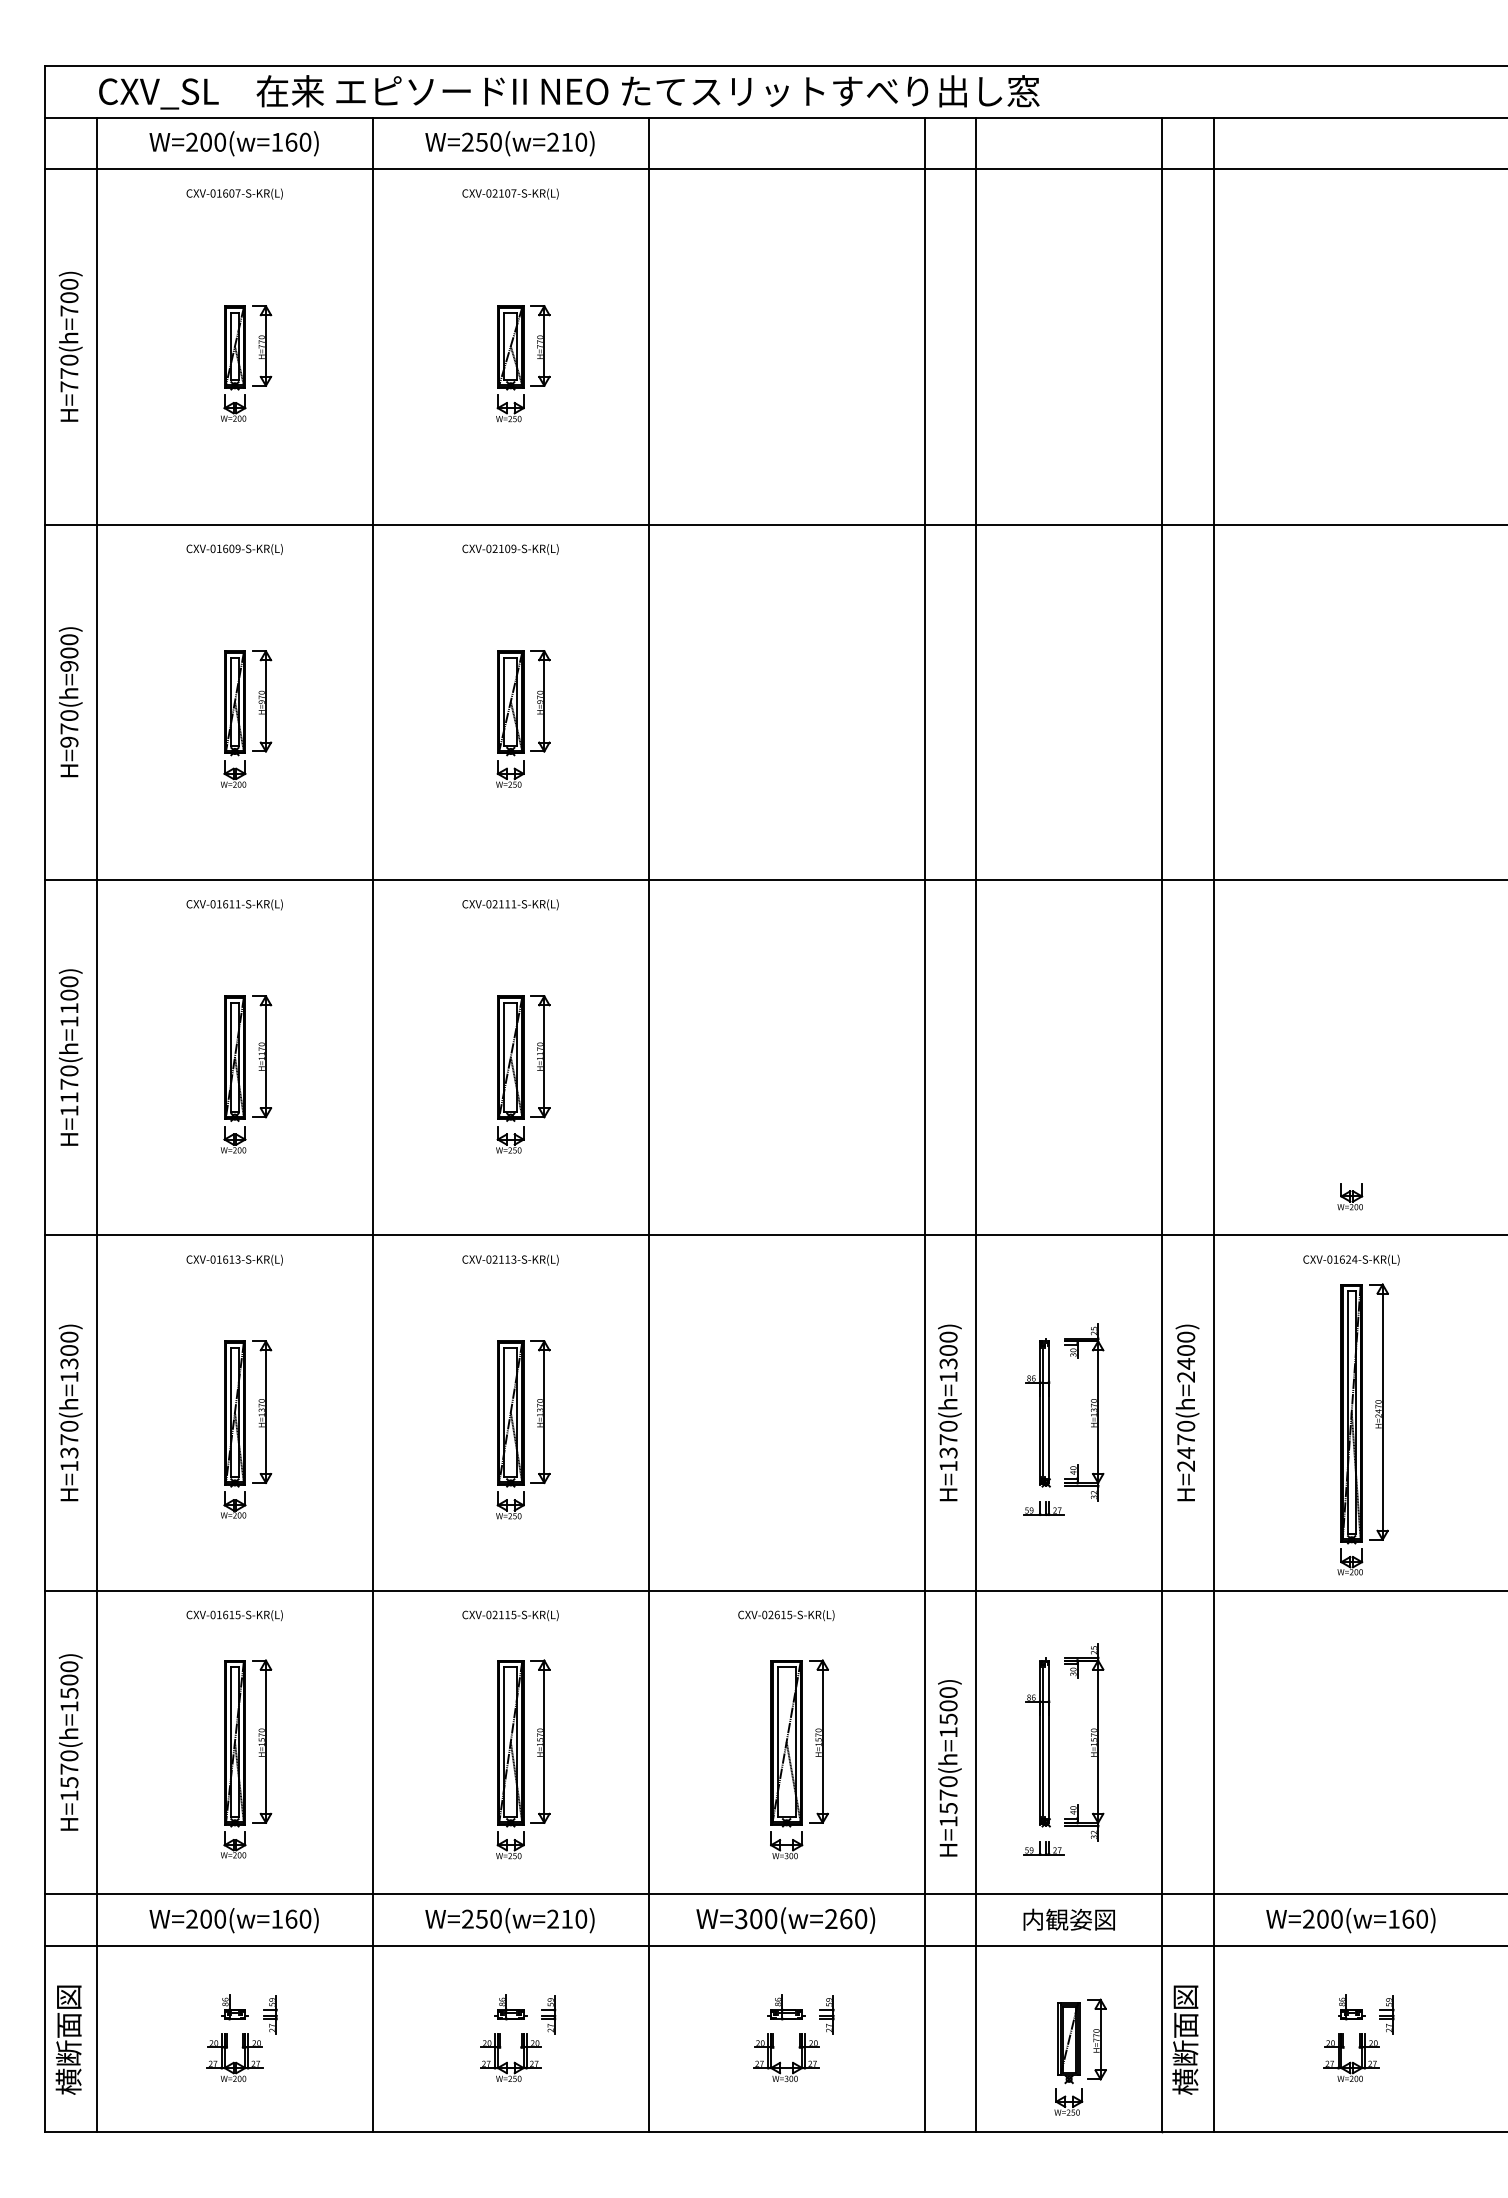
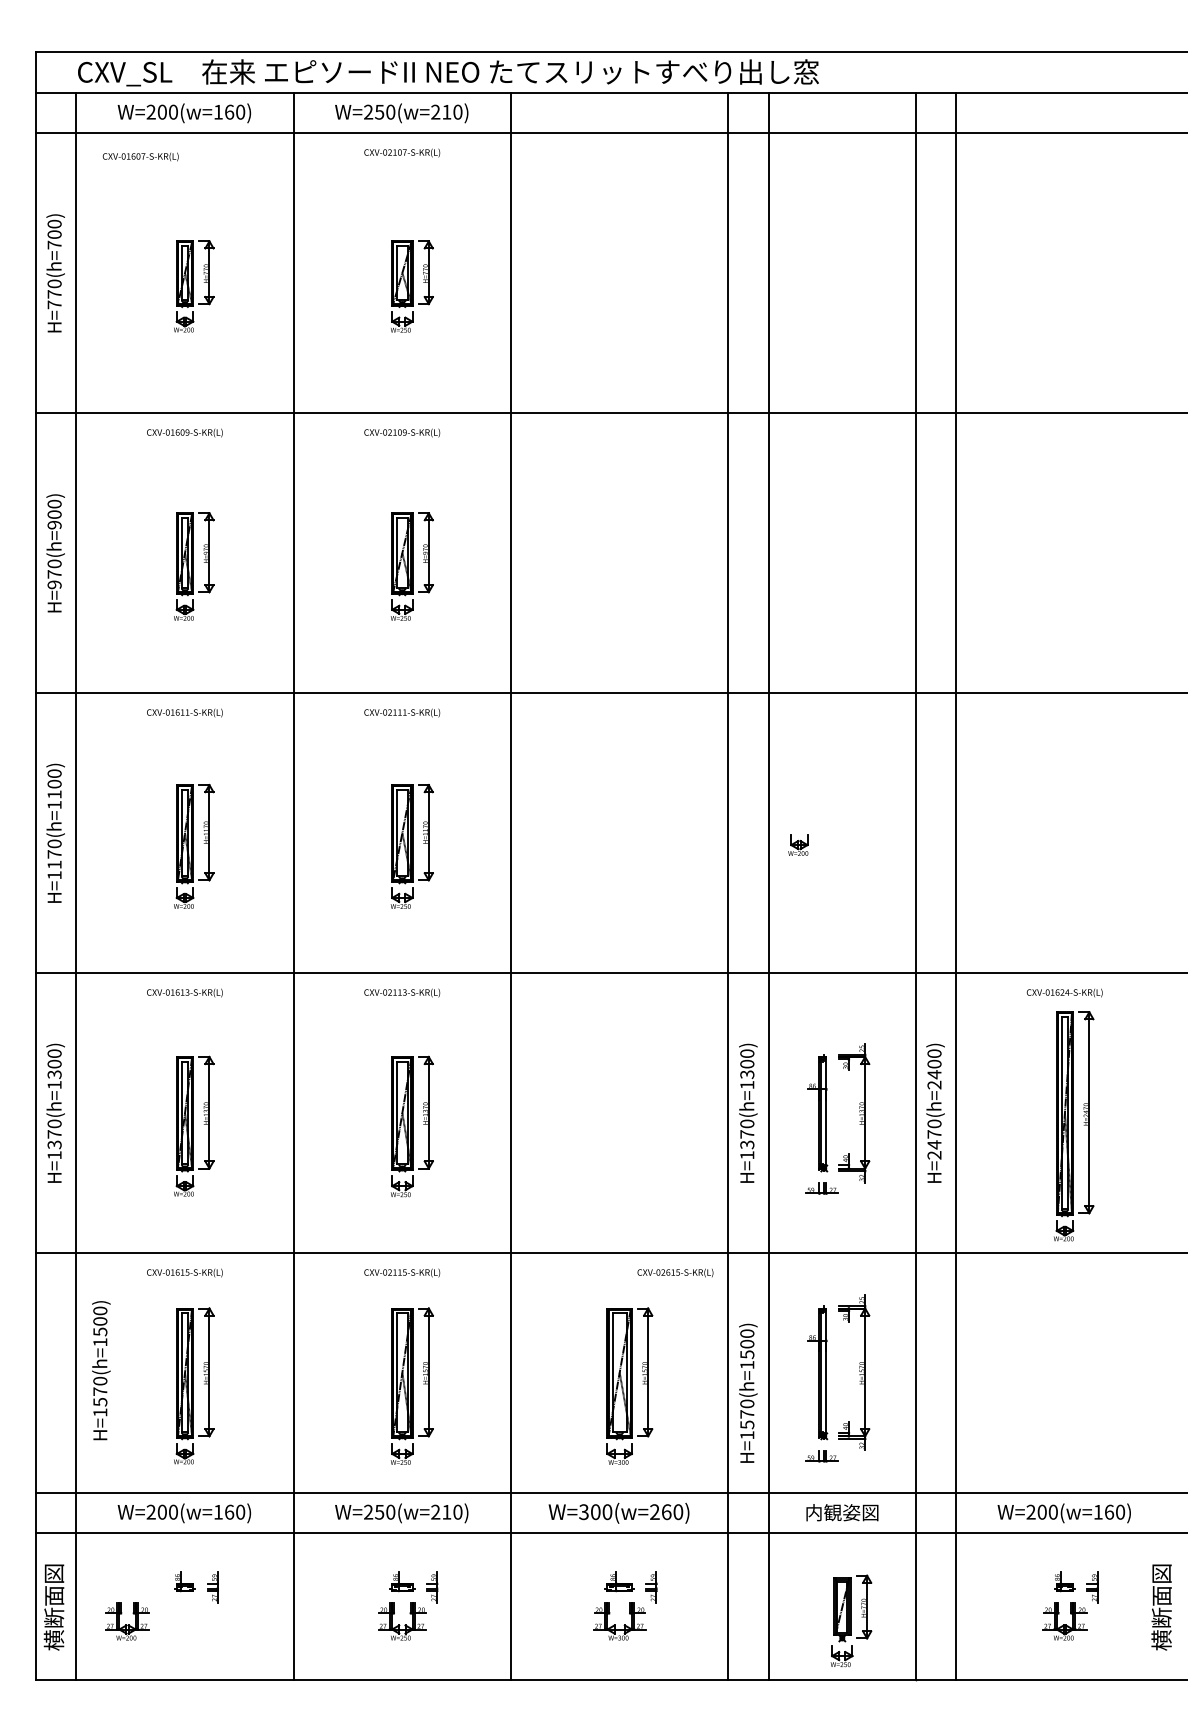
text: (234, 193) -> (140, 156), moved
part: (1350, 1196) -> (798, 845), moved
text: (786, 1615) -> (675, 1272), moved
text: (70, 1742) -> (101, 1370), moved
text: (1185, 2039) -> (1161, 1607), moved
part: (234, 2057) -> (127, 1621), moved

